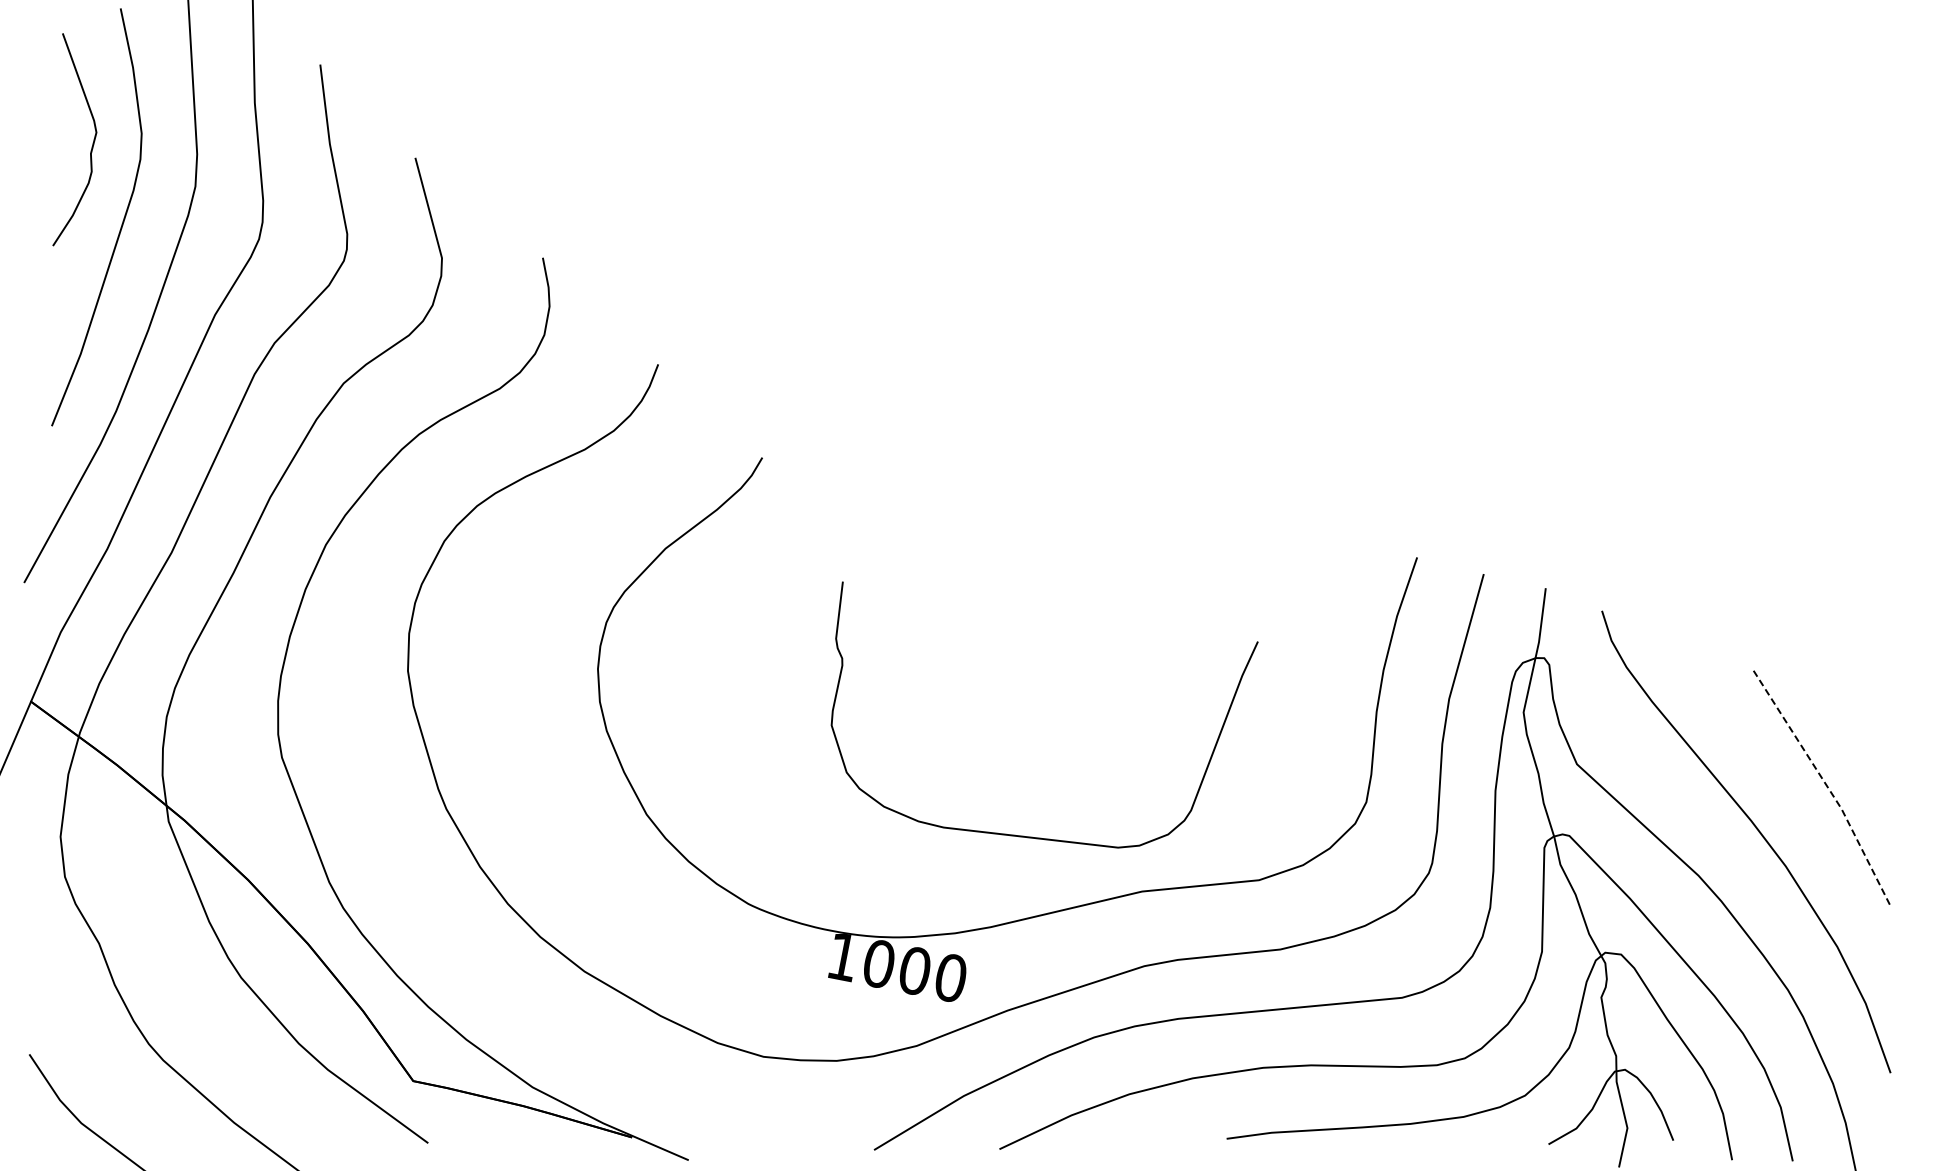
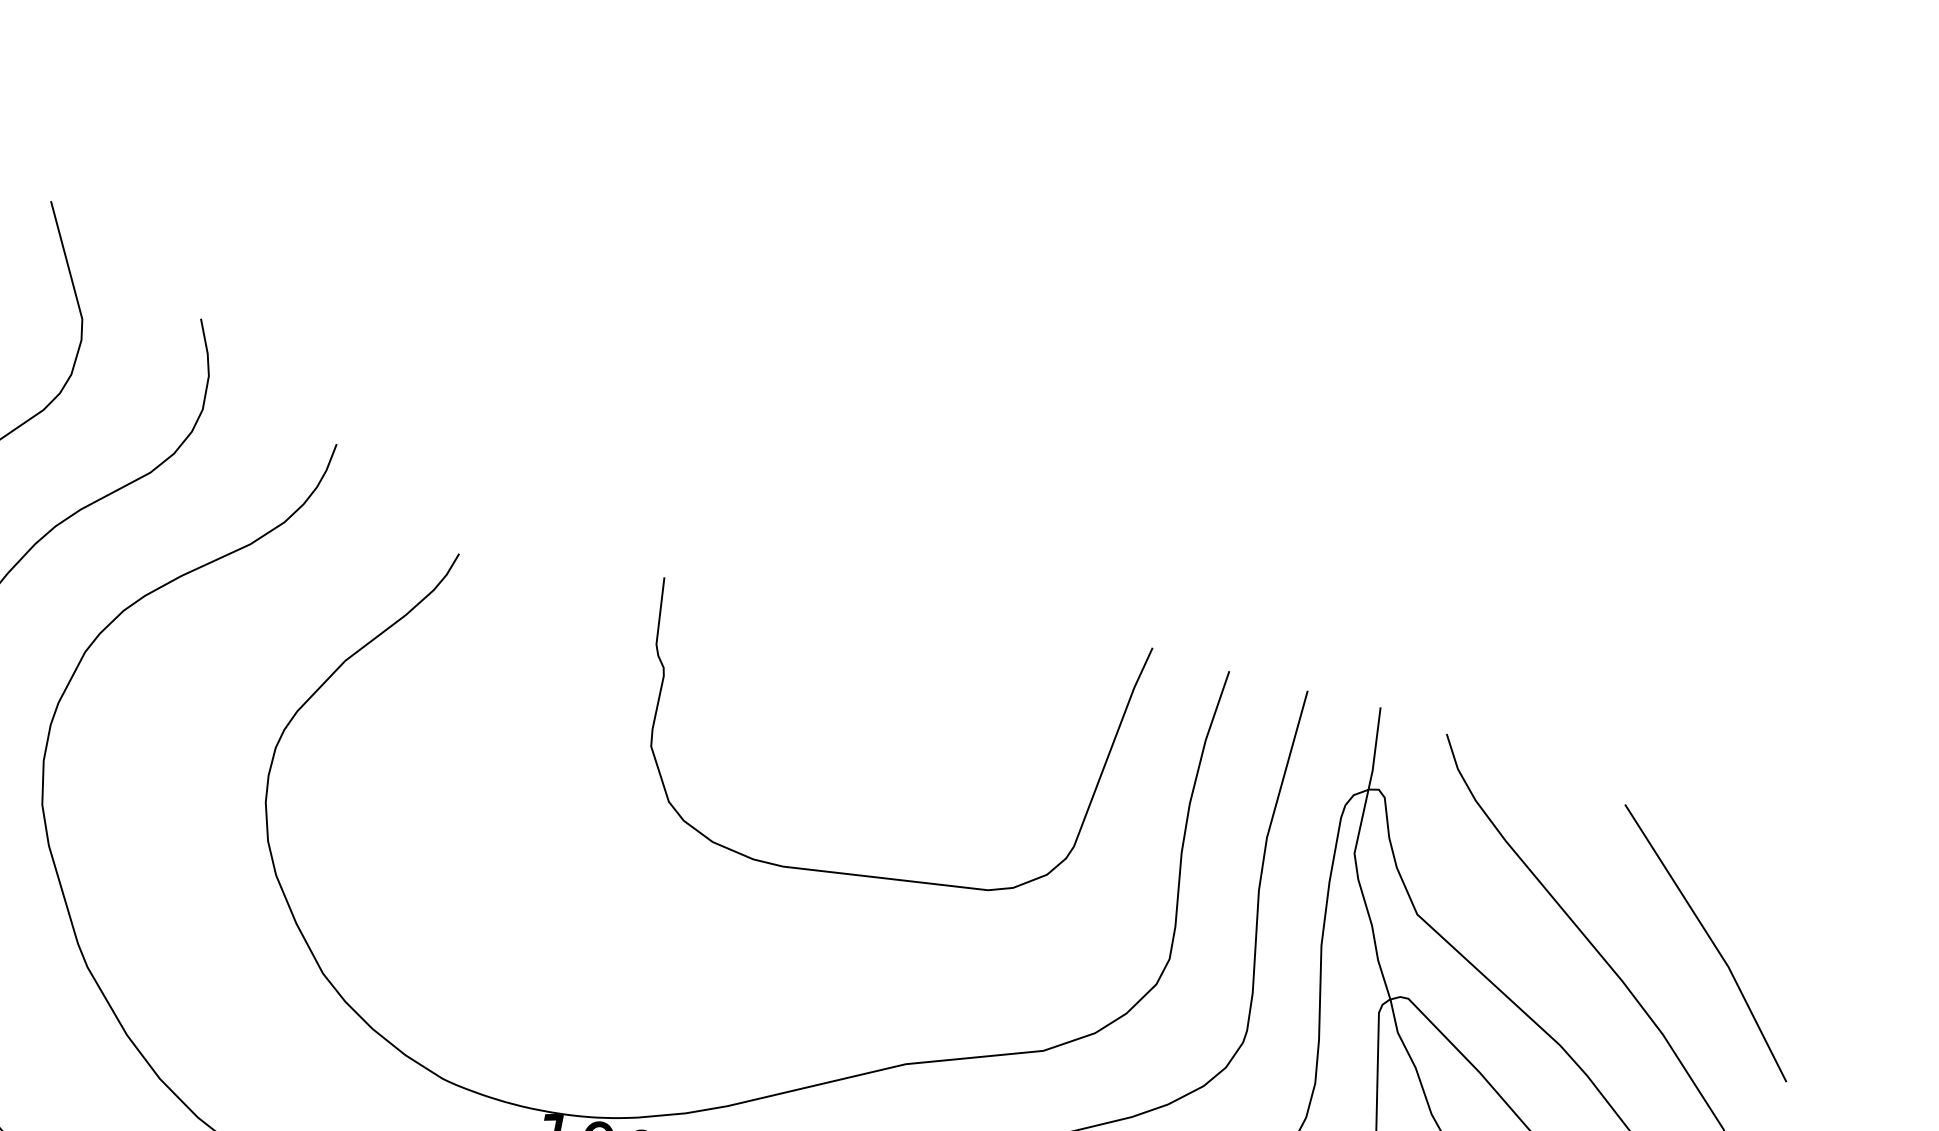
line: (1827, 787) -> (1711, 941), dashed -> solid
curve: (1032, 836) -> (887, 877), moved

